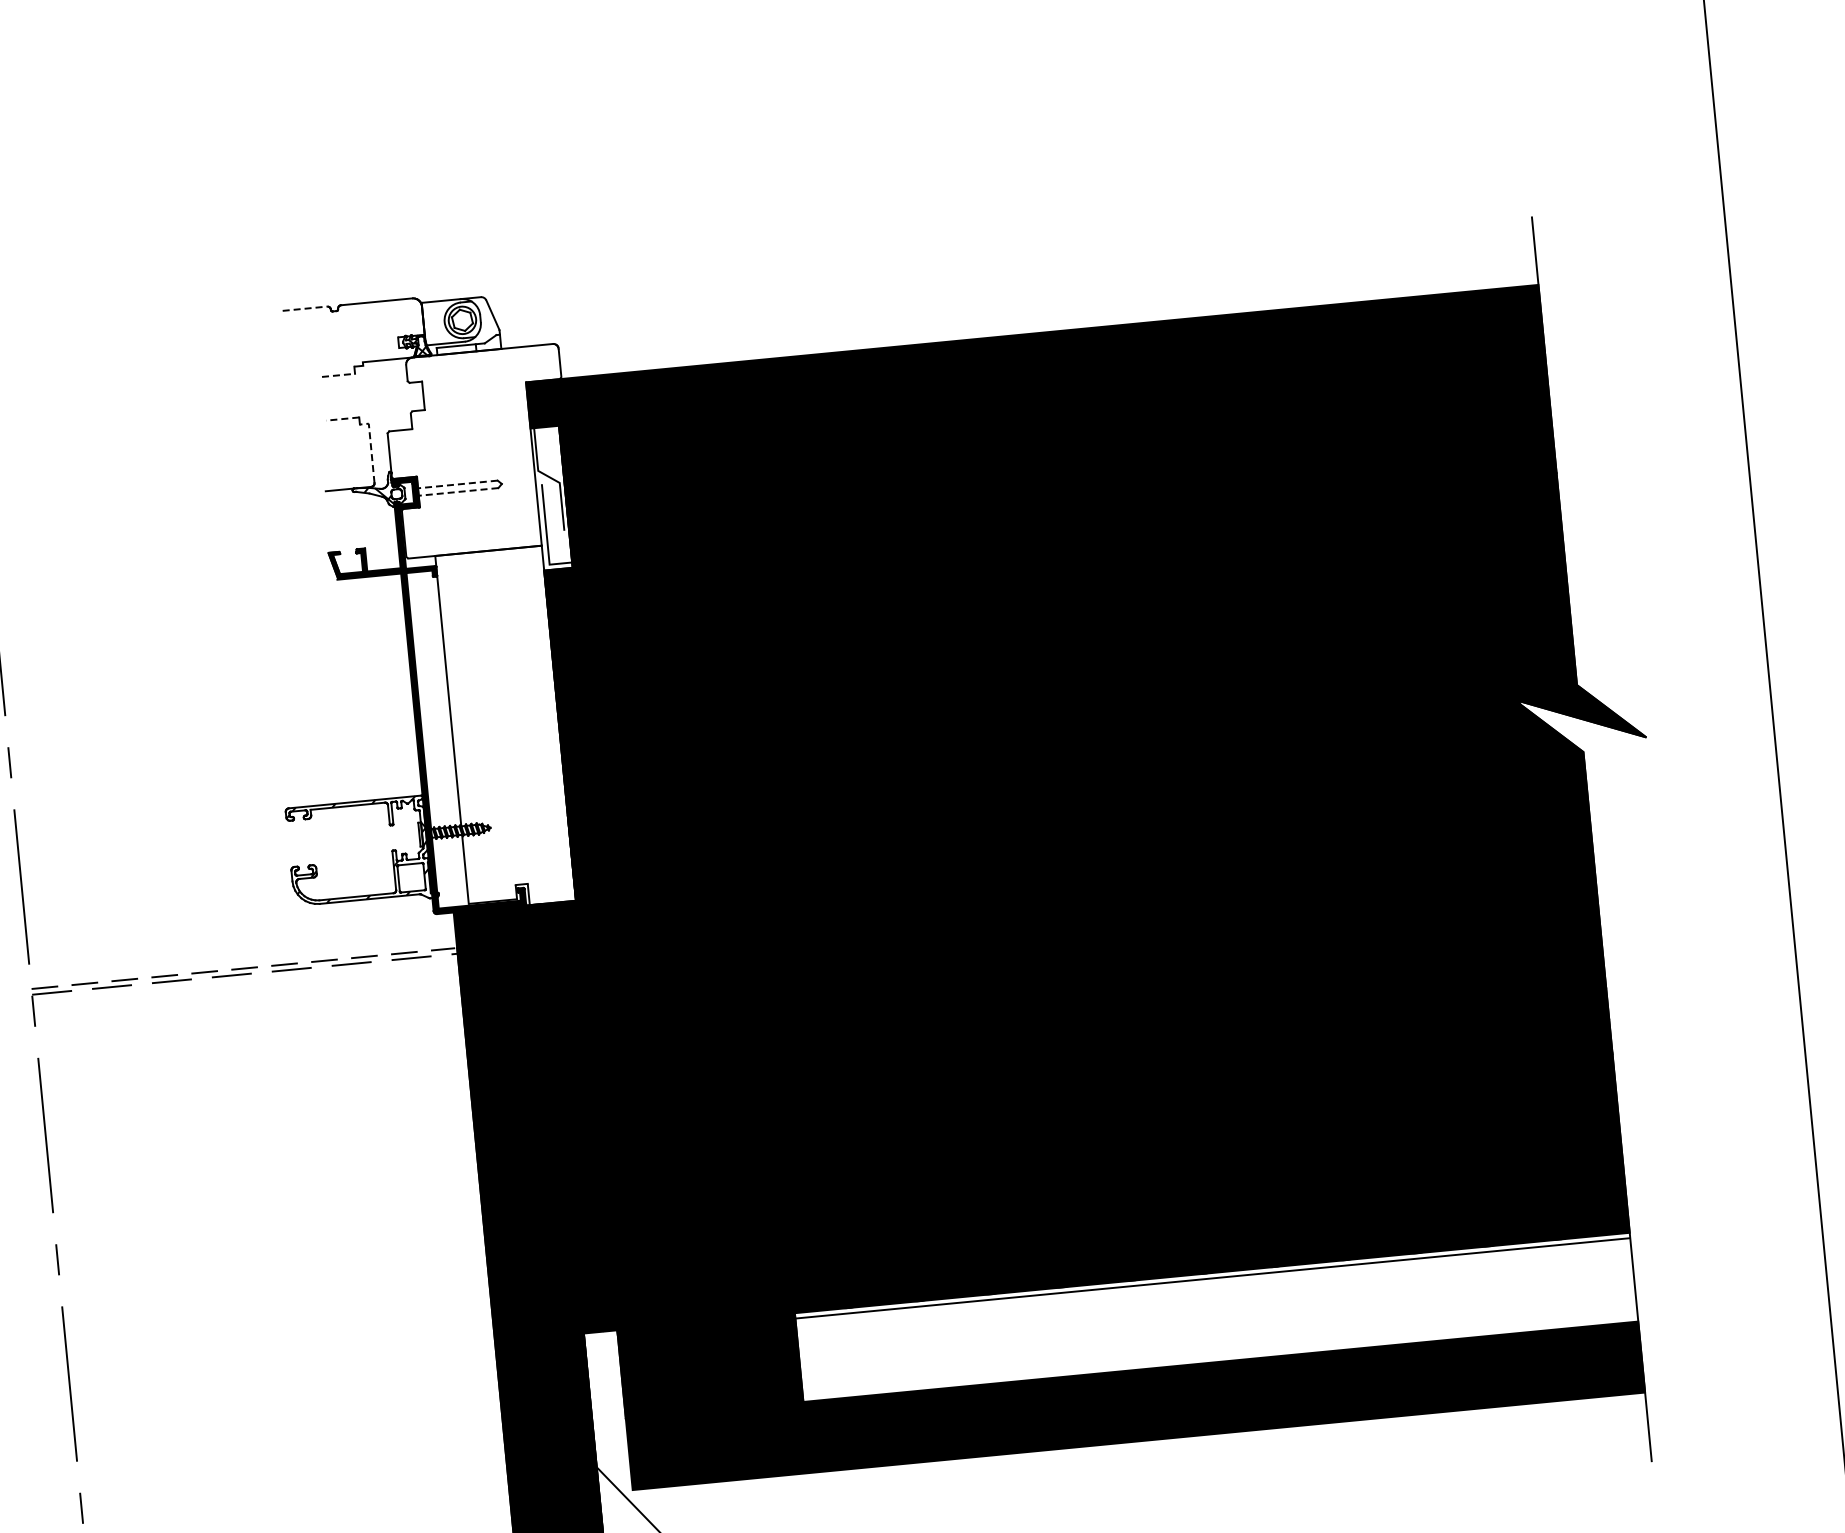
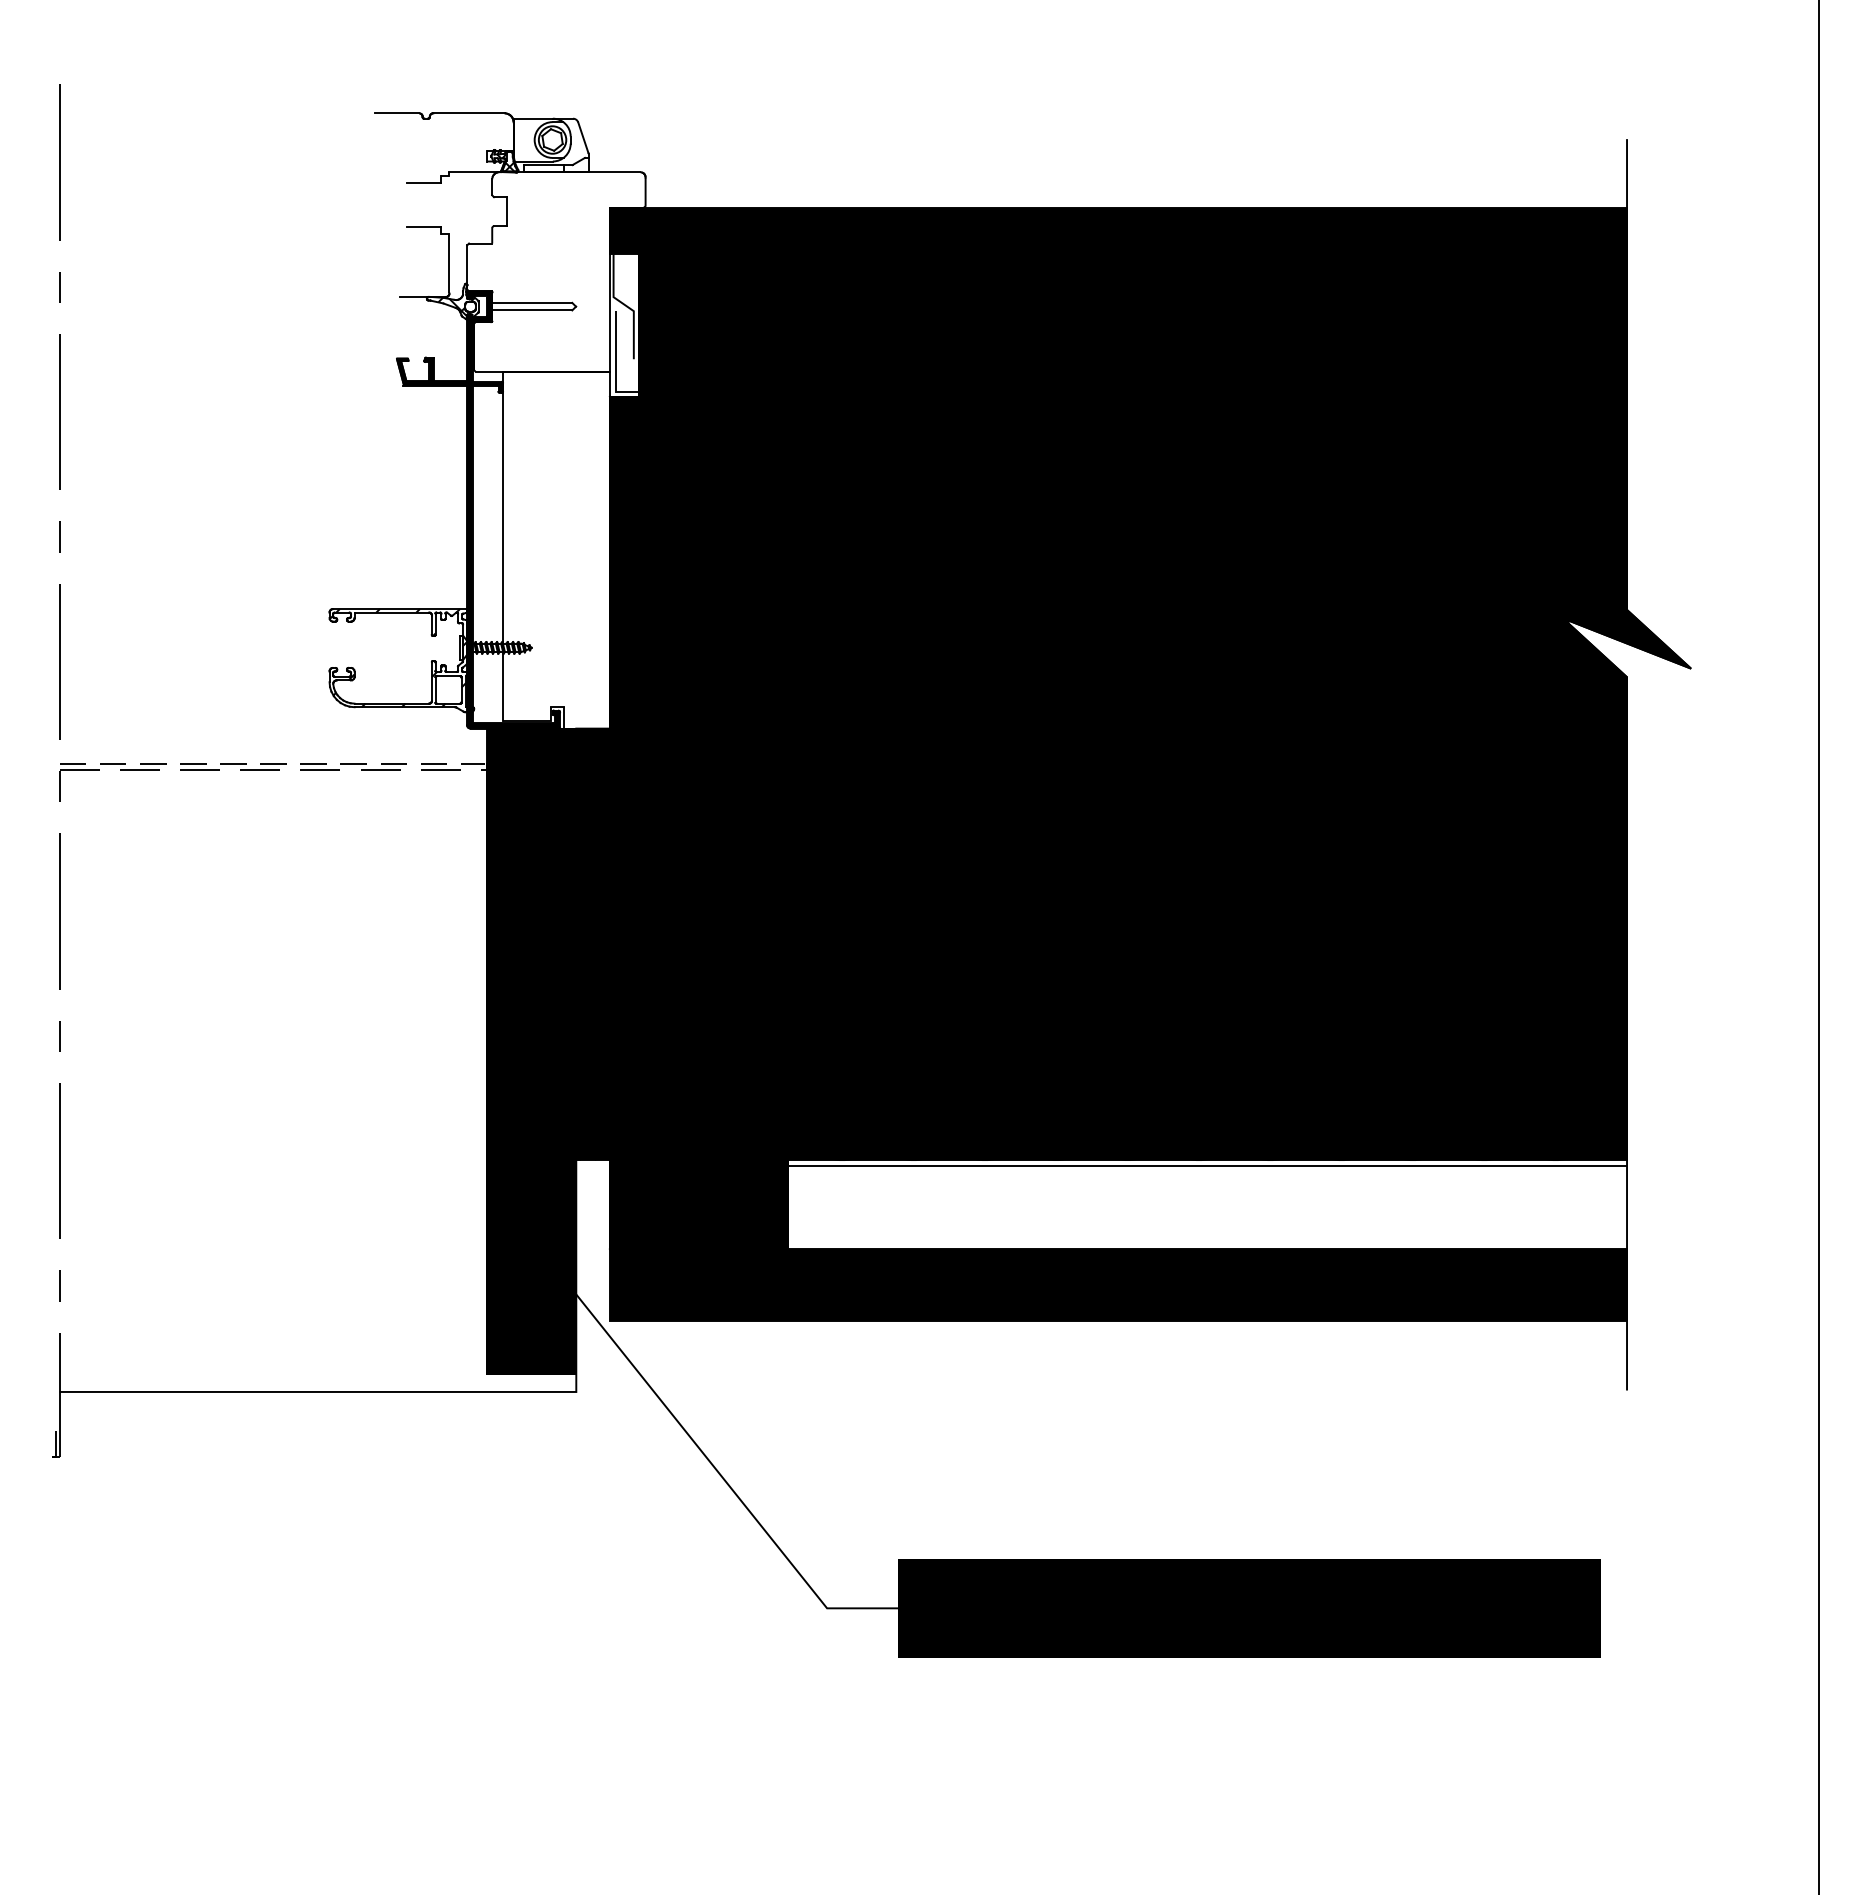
line: (305, 308) -> (397, 113), dashed -> solid
line: (338, 375) -> (423, 182), dashed -> solid
line: (342, 418) -> (423, 226), dashed -> solid
line: (371, 448) -> (449, 258), dashed -> solid
line: (457, 484) -> (531, 302), dashed -> solid
line: (457, 492) -> (531, 310), dashed -> solid

